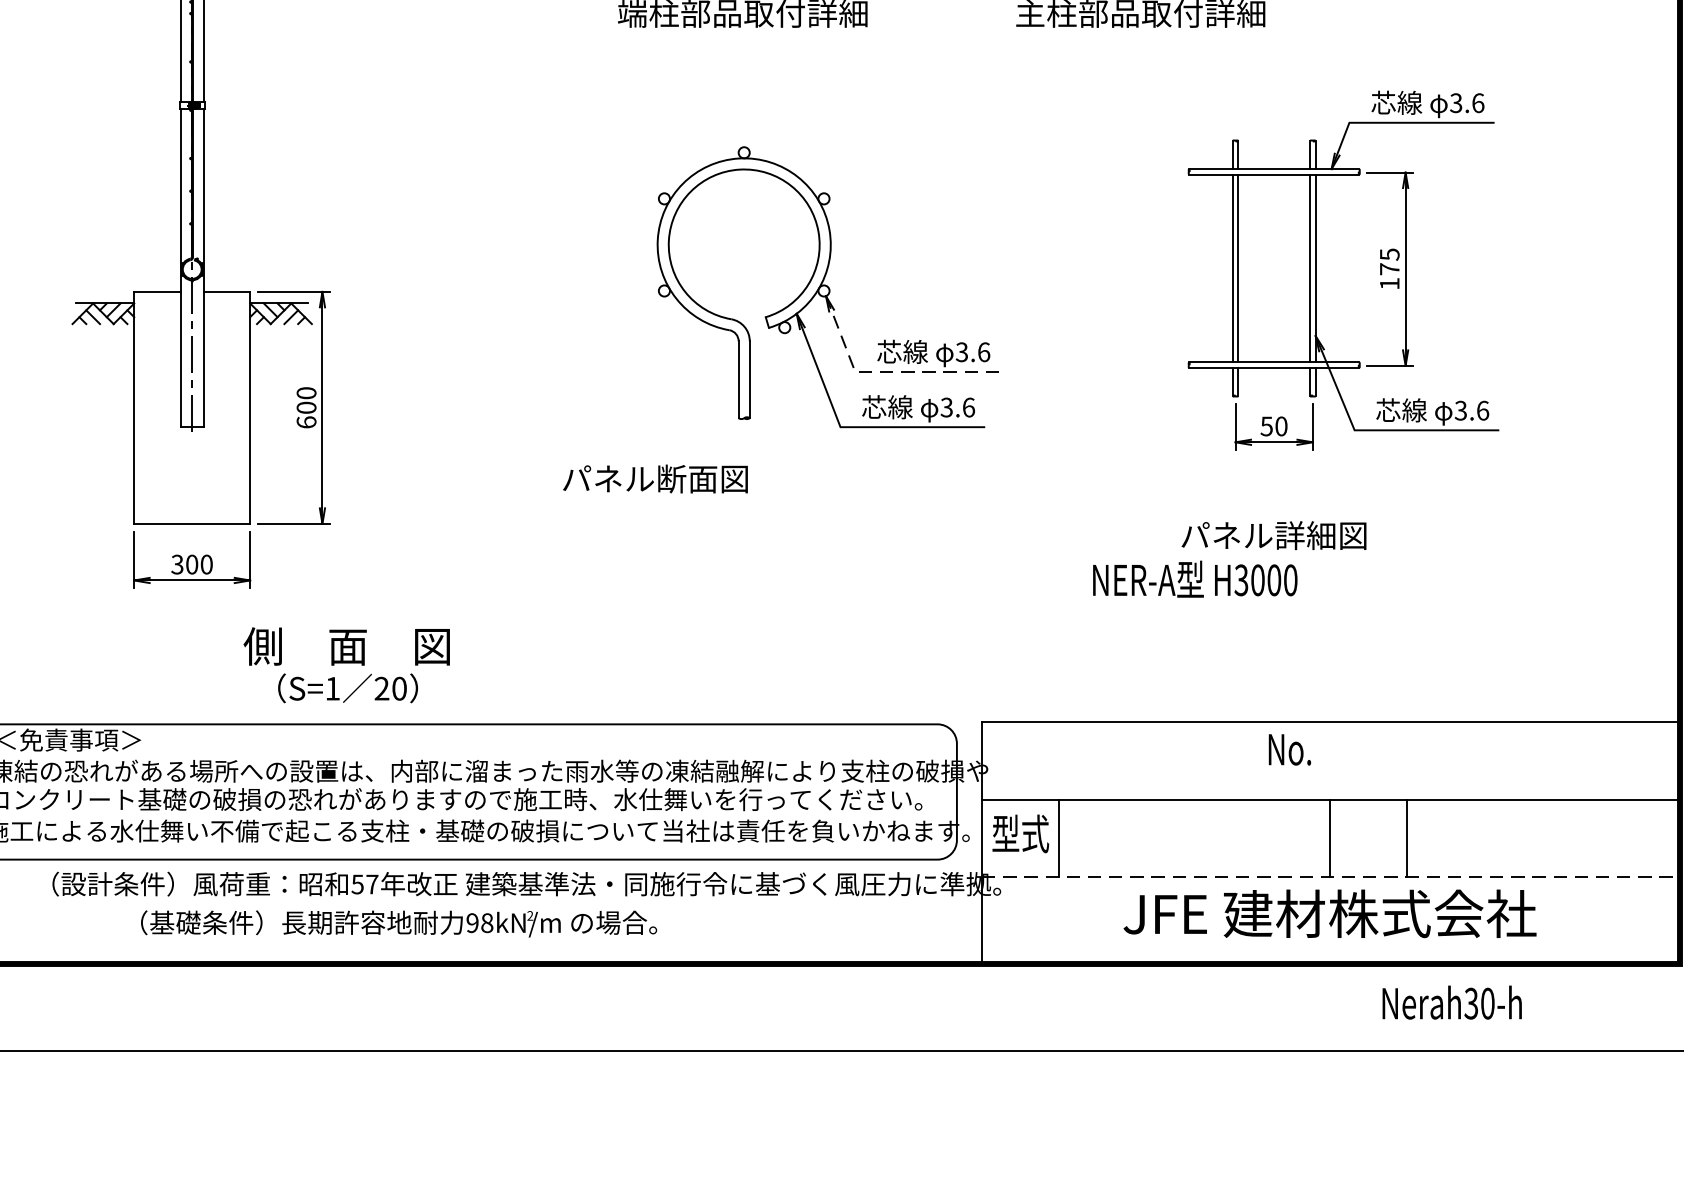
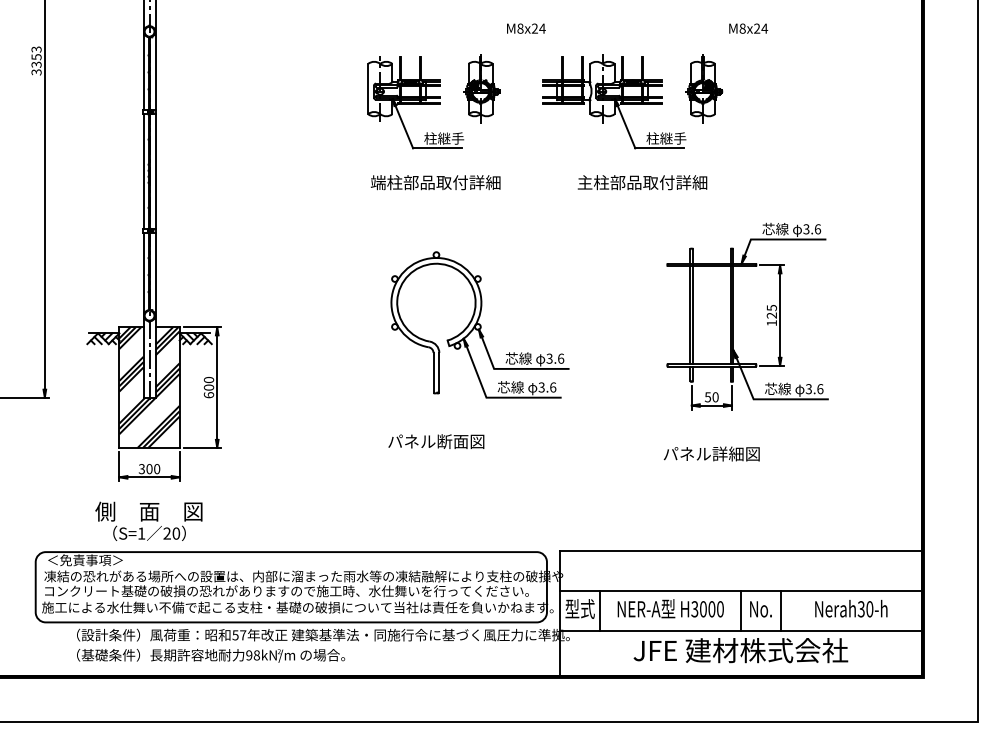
text: (1388, 269) -> (771, 315), 175 -> 125
line: (884, 371) -> (509, 368), dashed -> solid
hatch: (192, 407) -> (149, 387), added
text: (655, 478) -> (436, 441), moved
text: (1194, 578) -> (670, 608), moved
text: (346, 663) -> (148, 520), moved
text: (1288, 750) -> (760, 609), moved
line: (1329, 877) -> (740, 631), dashed -> solid
text: (399, 923) -> (211, 655), moved
text: (1452, 1002) -> (851, 608), moved

